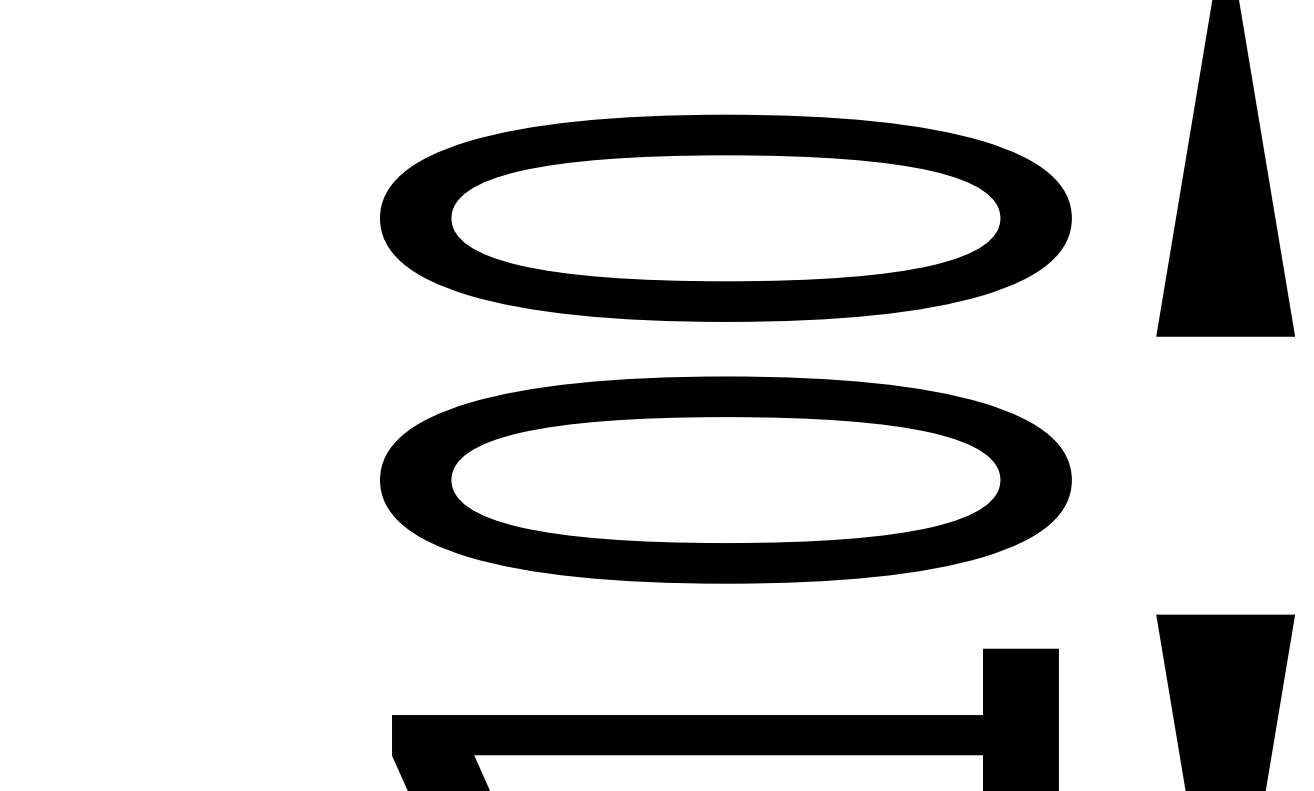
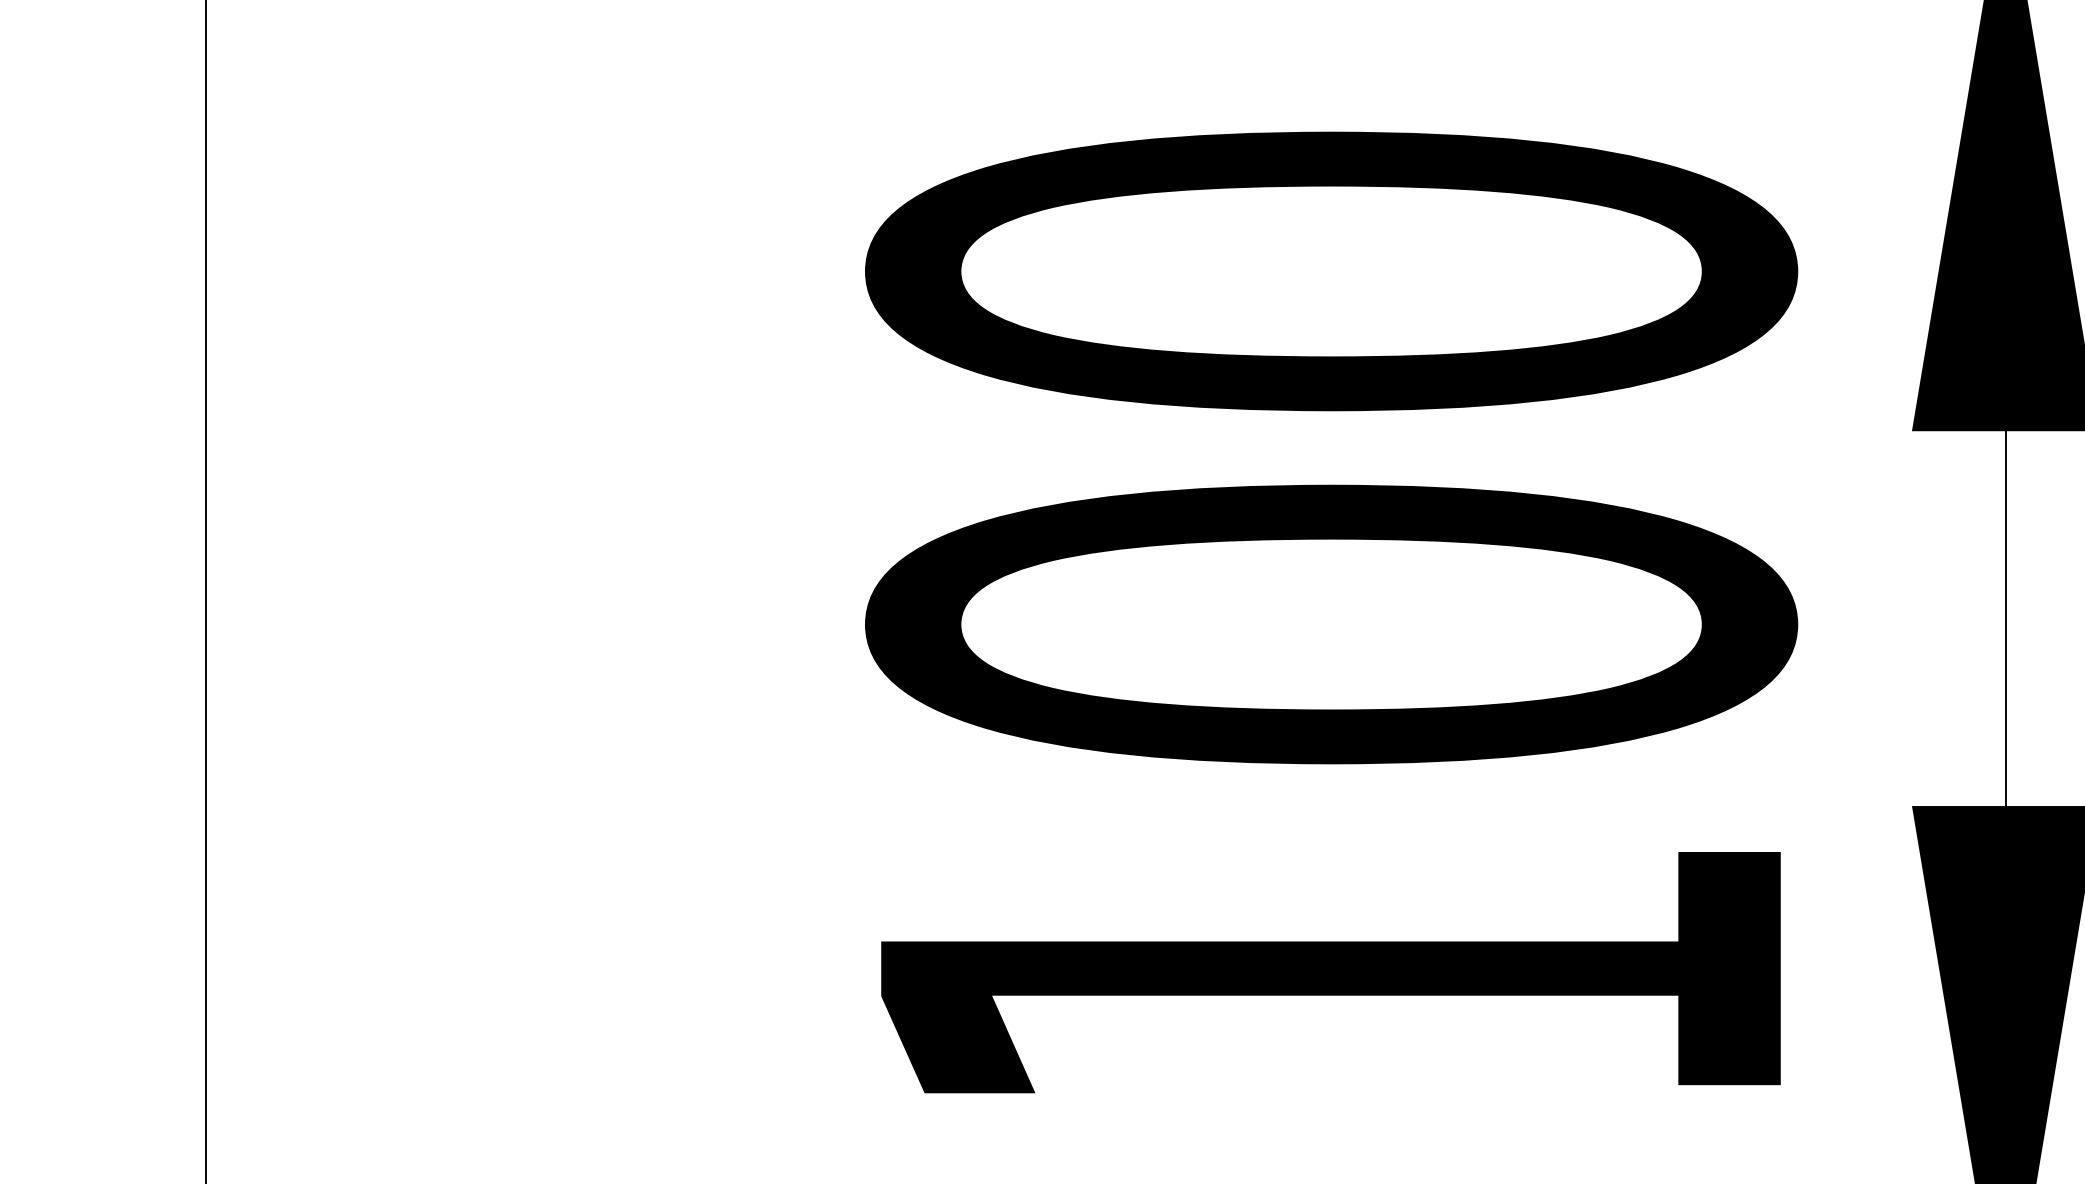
line: (1225, 475) -> (2005, 618), added

